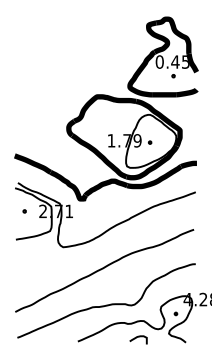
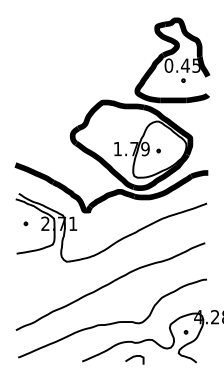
curve: (138, 337) -> (134, 357), moved

